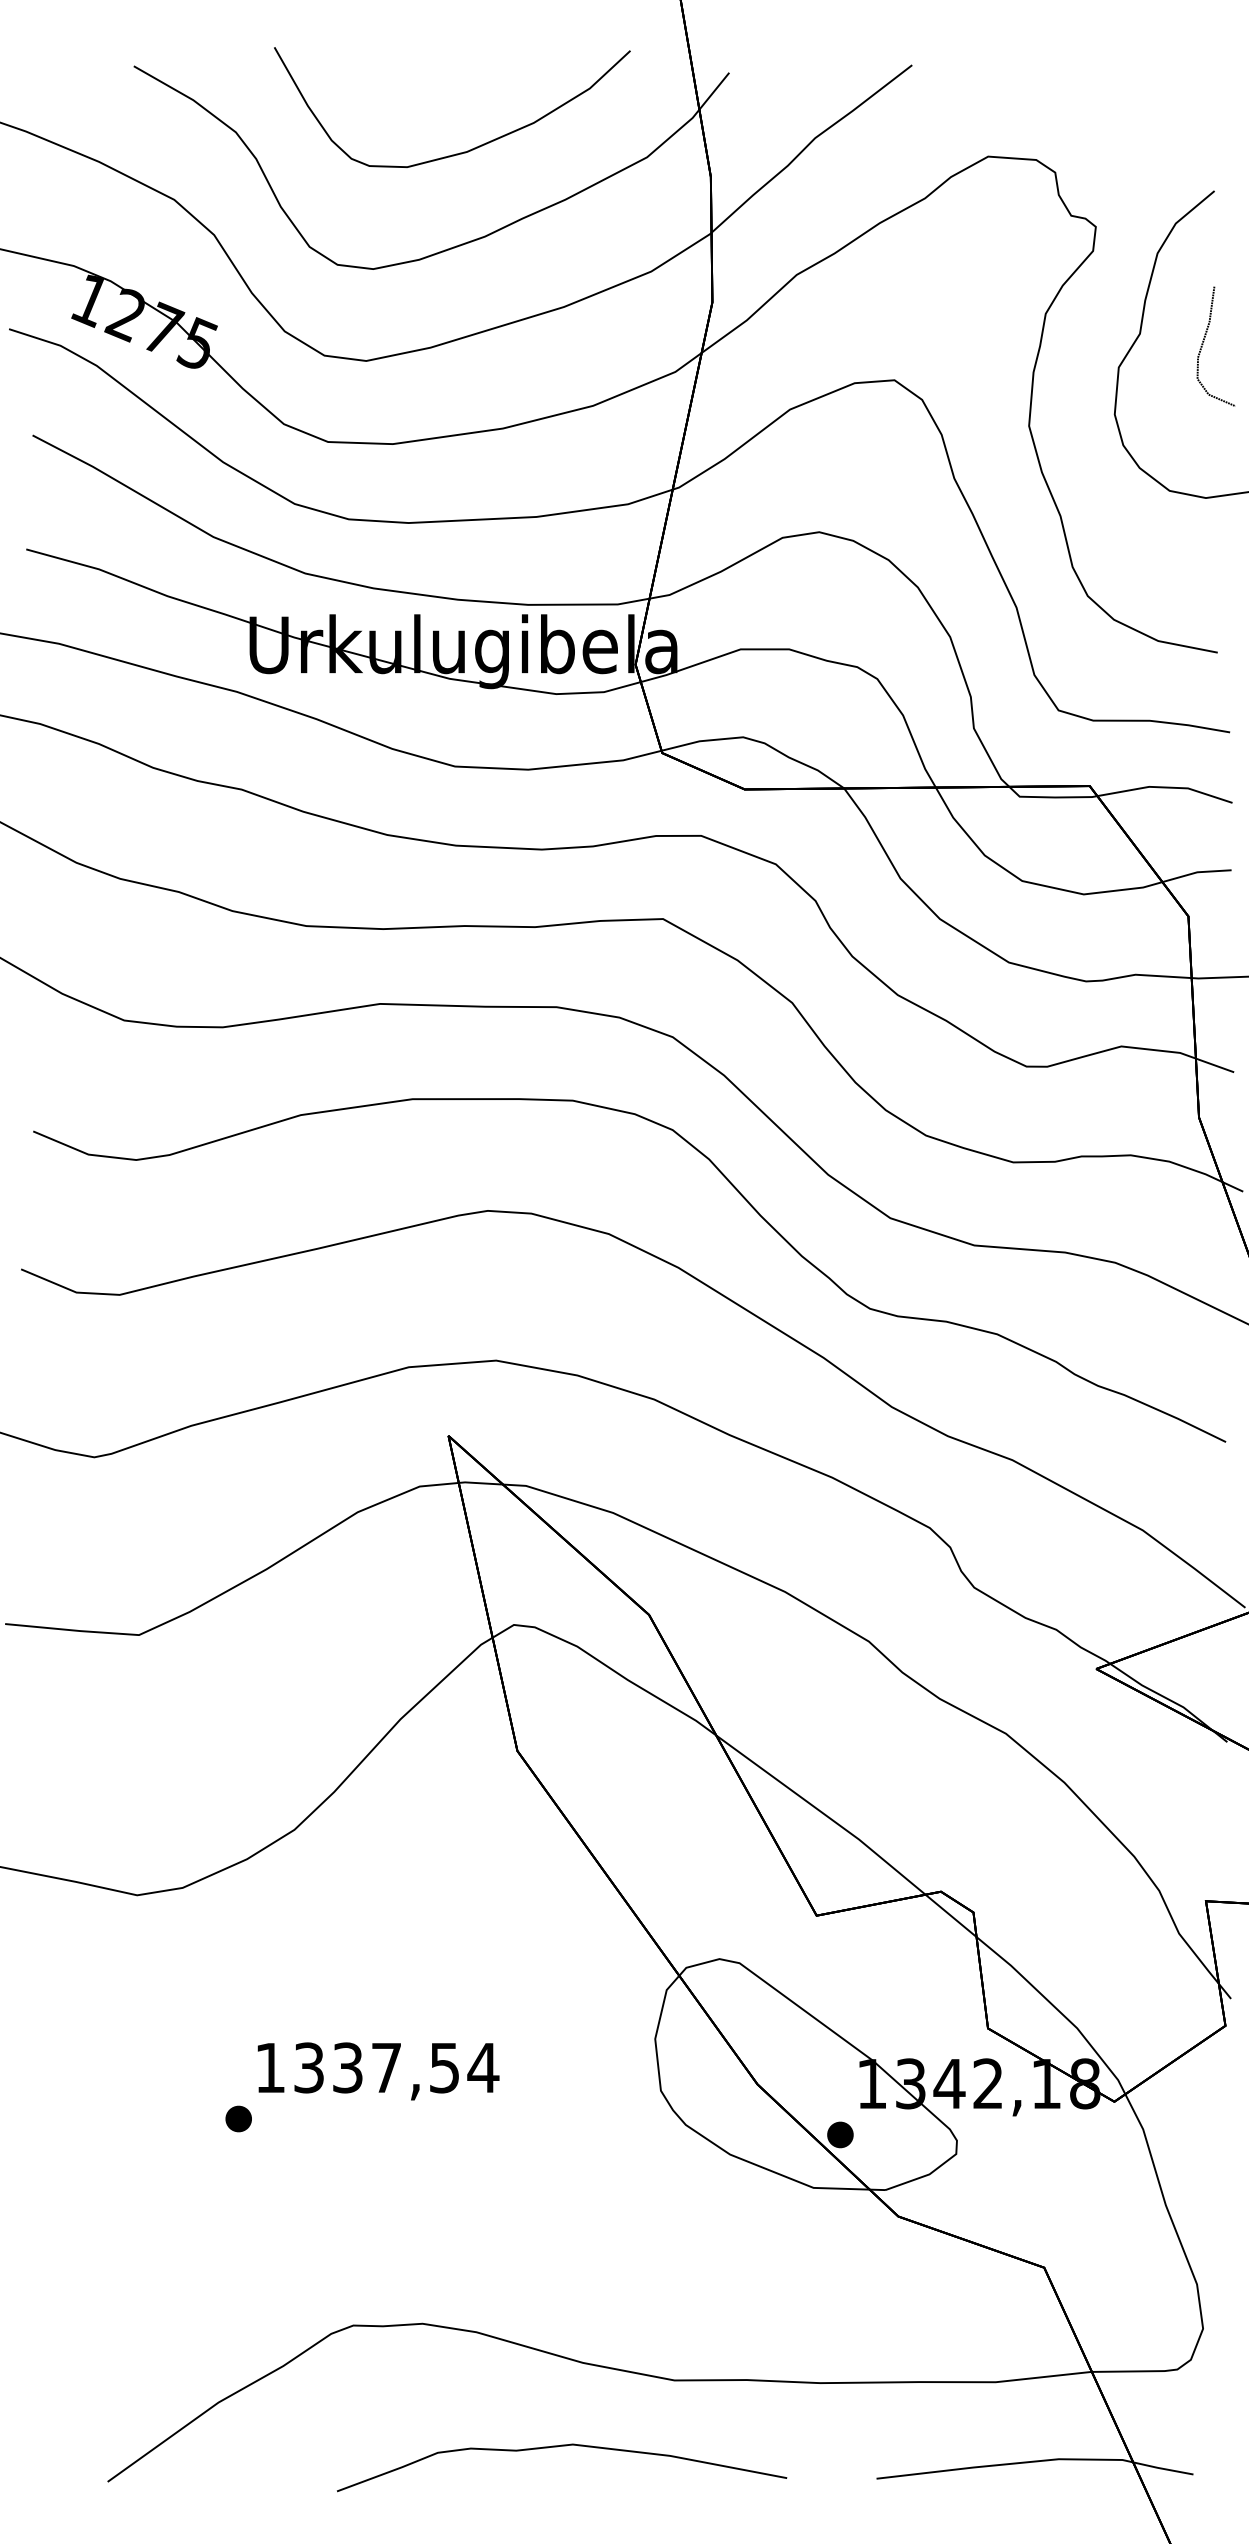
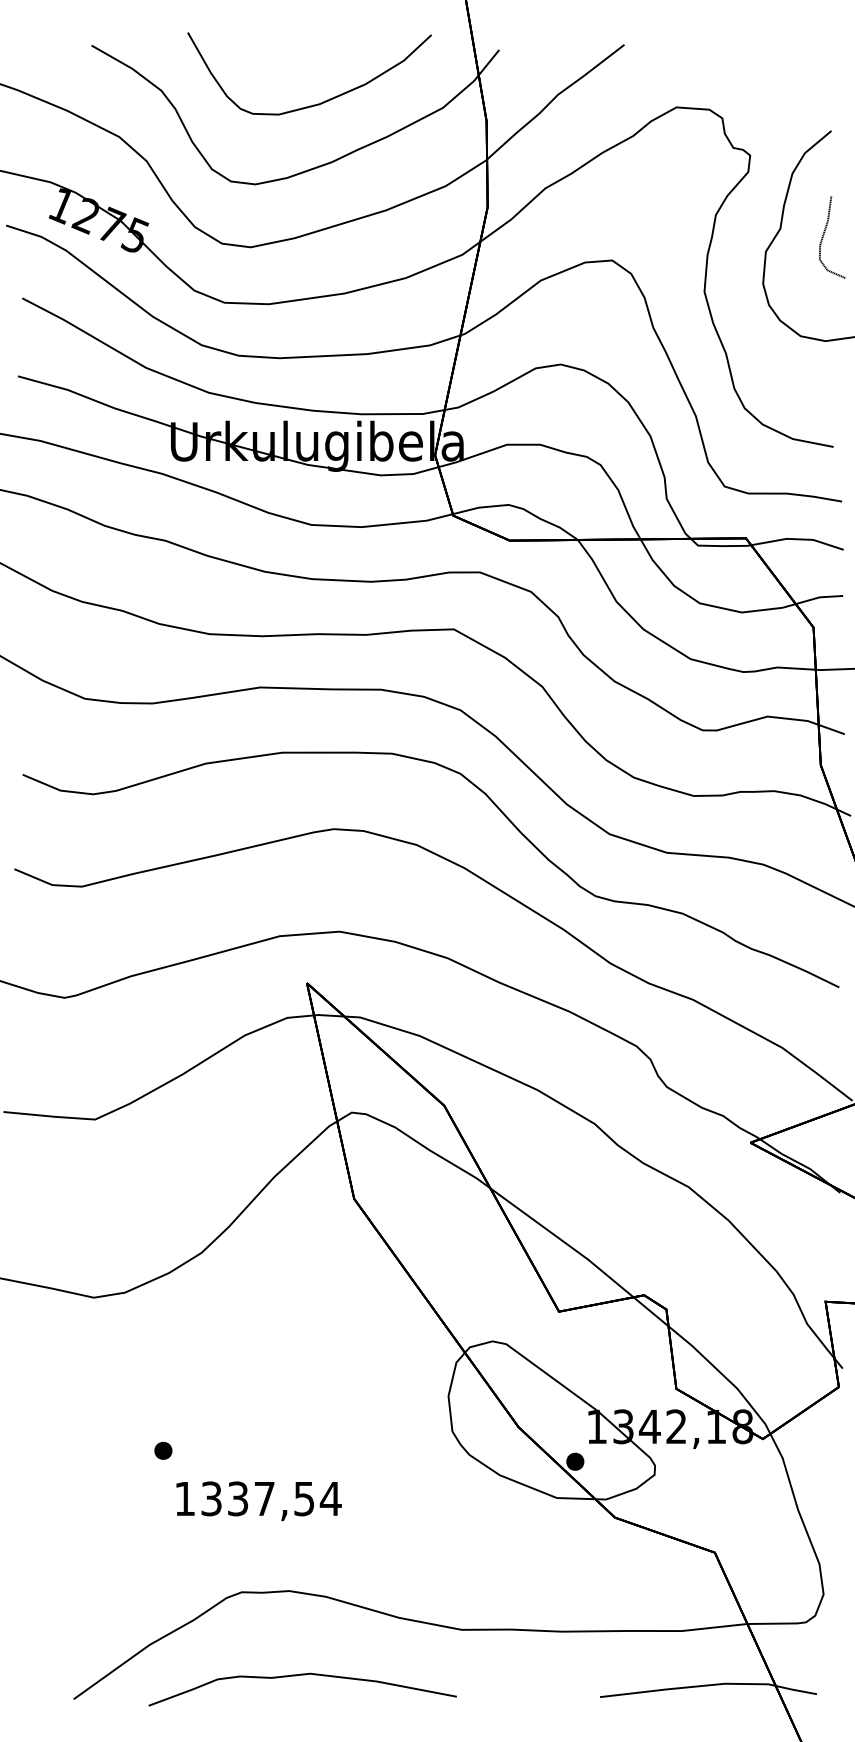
text: (377, 2071) -> (258, 1501), moved
curve: (561, 2447) -> (302, 1675), moved

